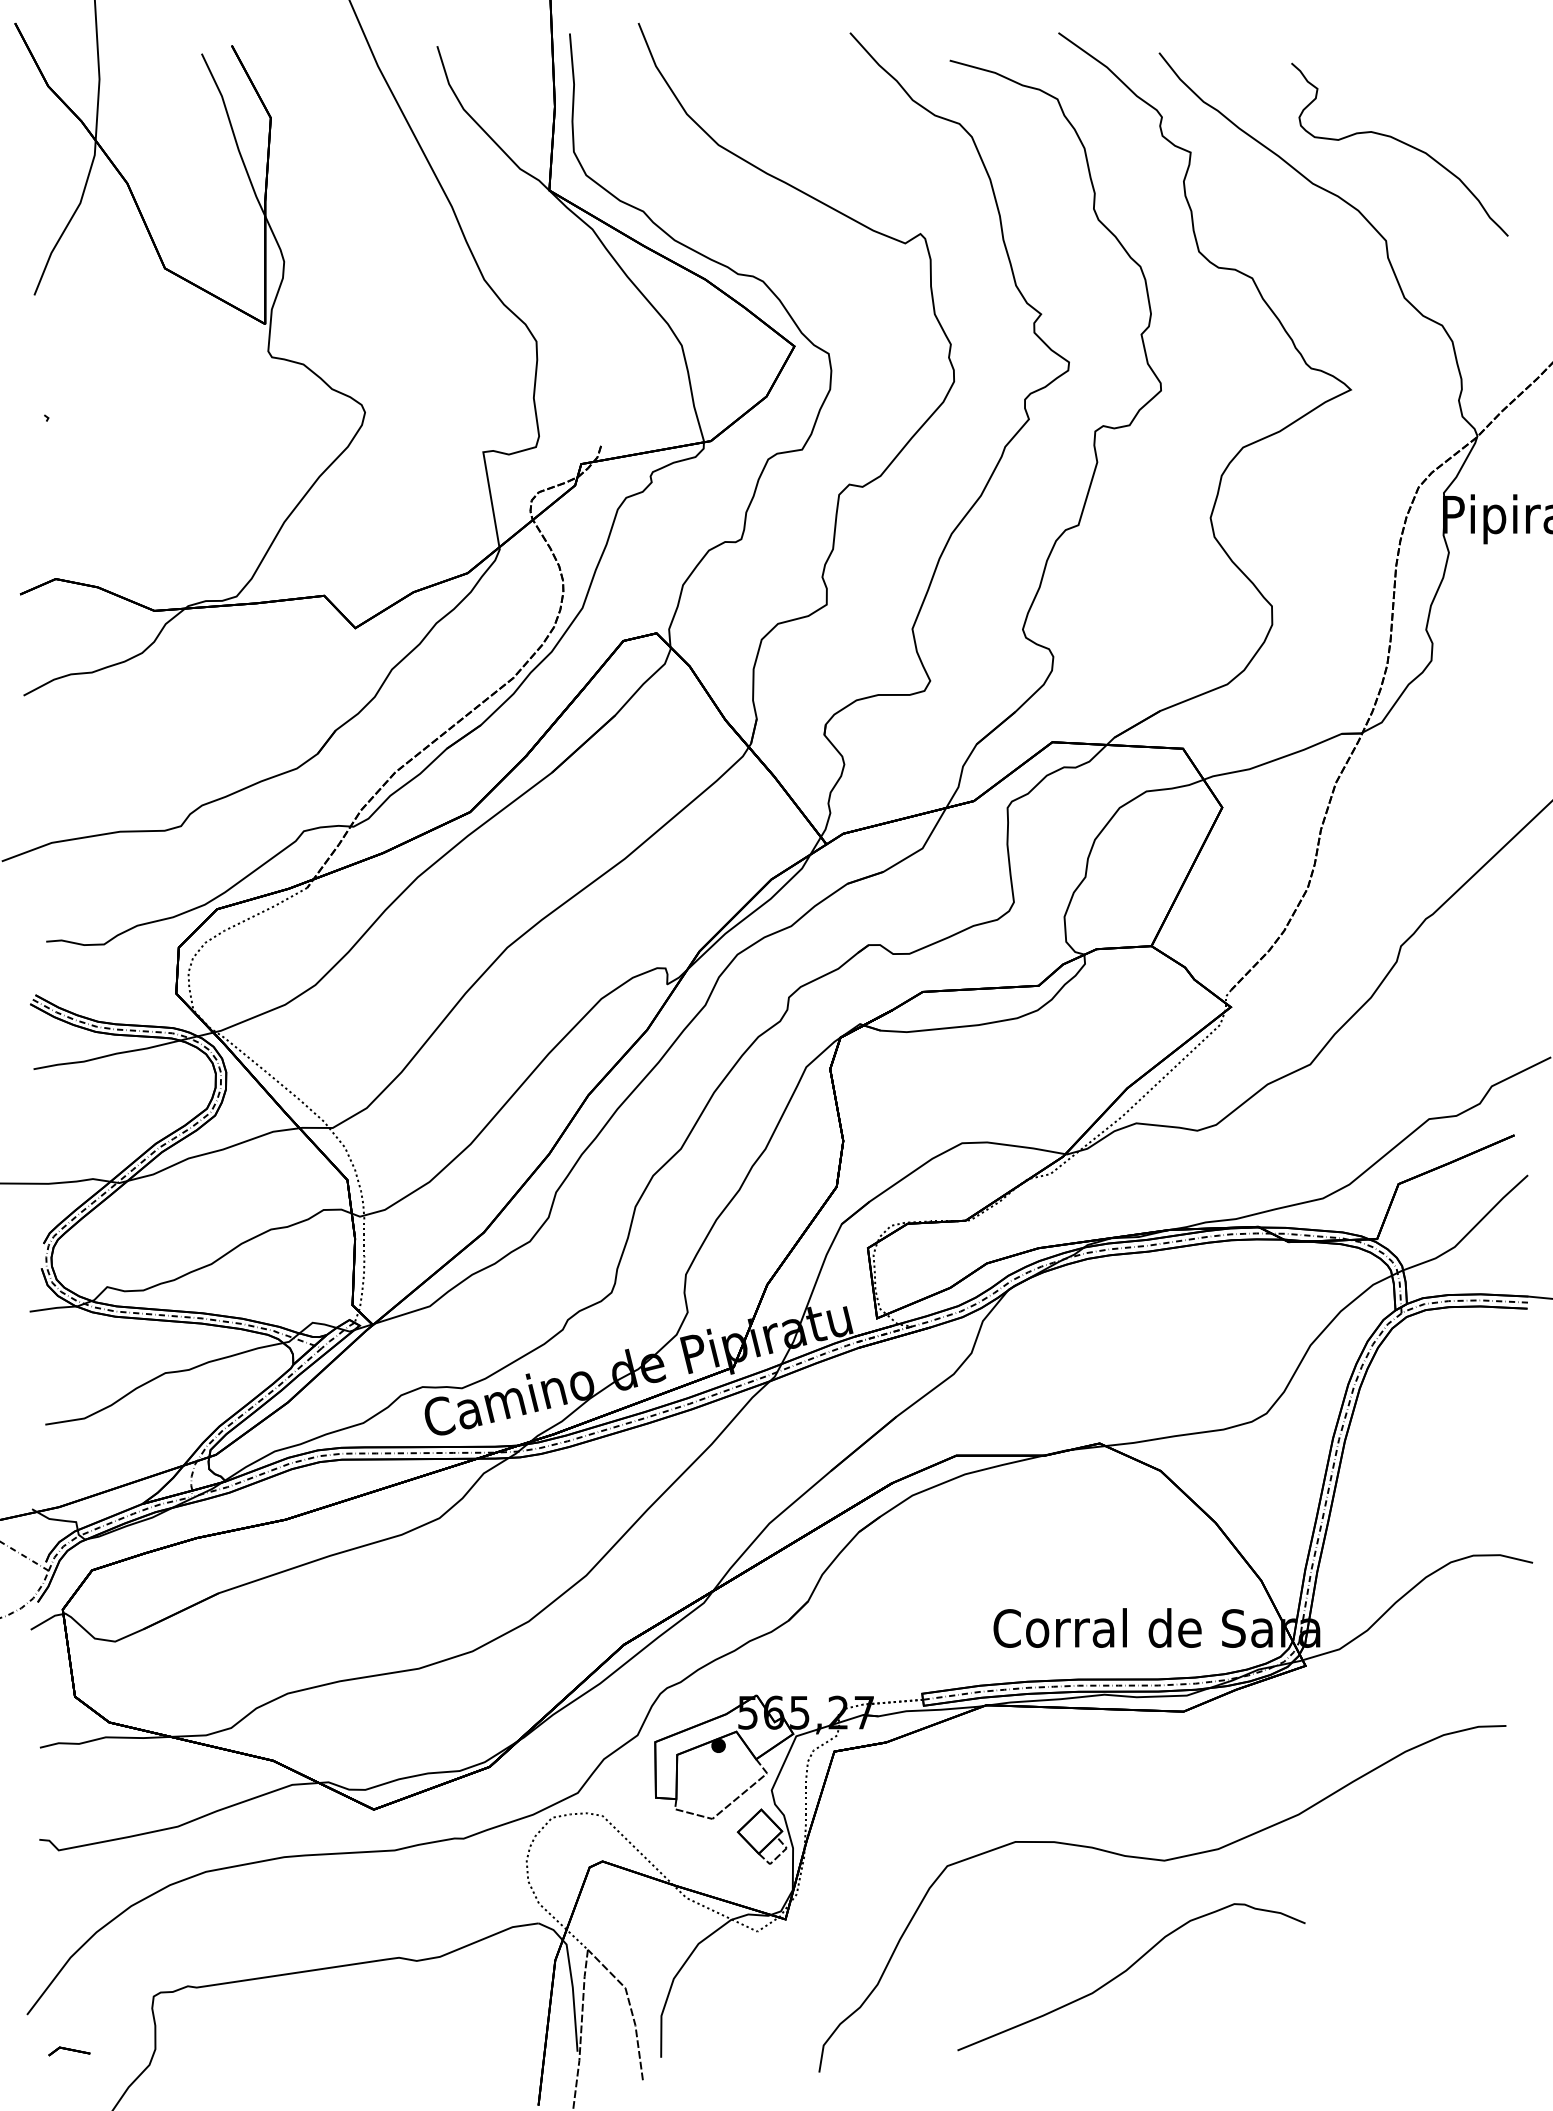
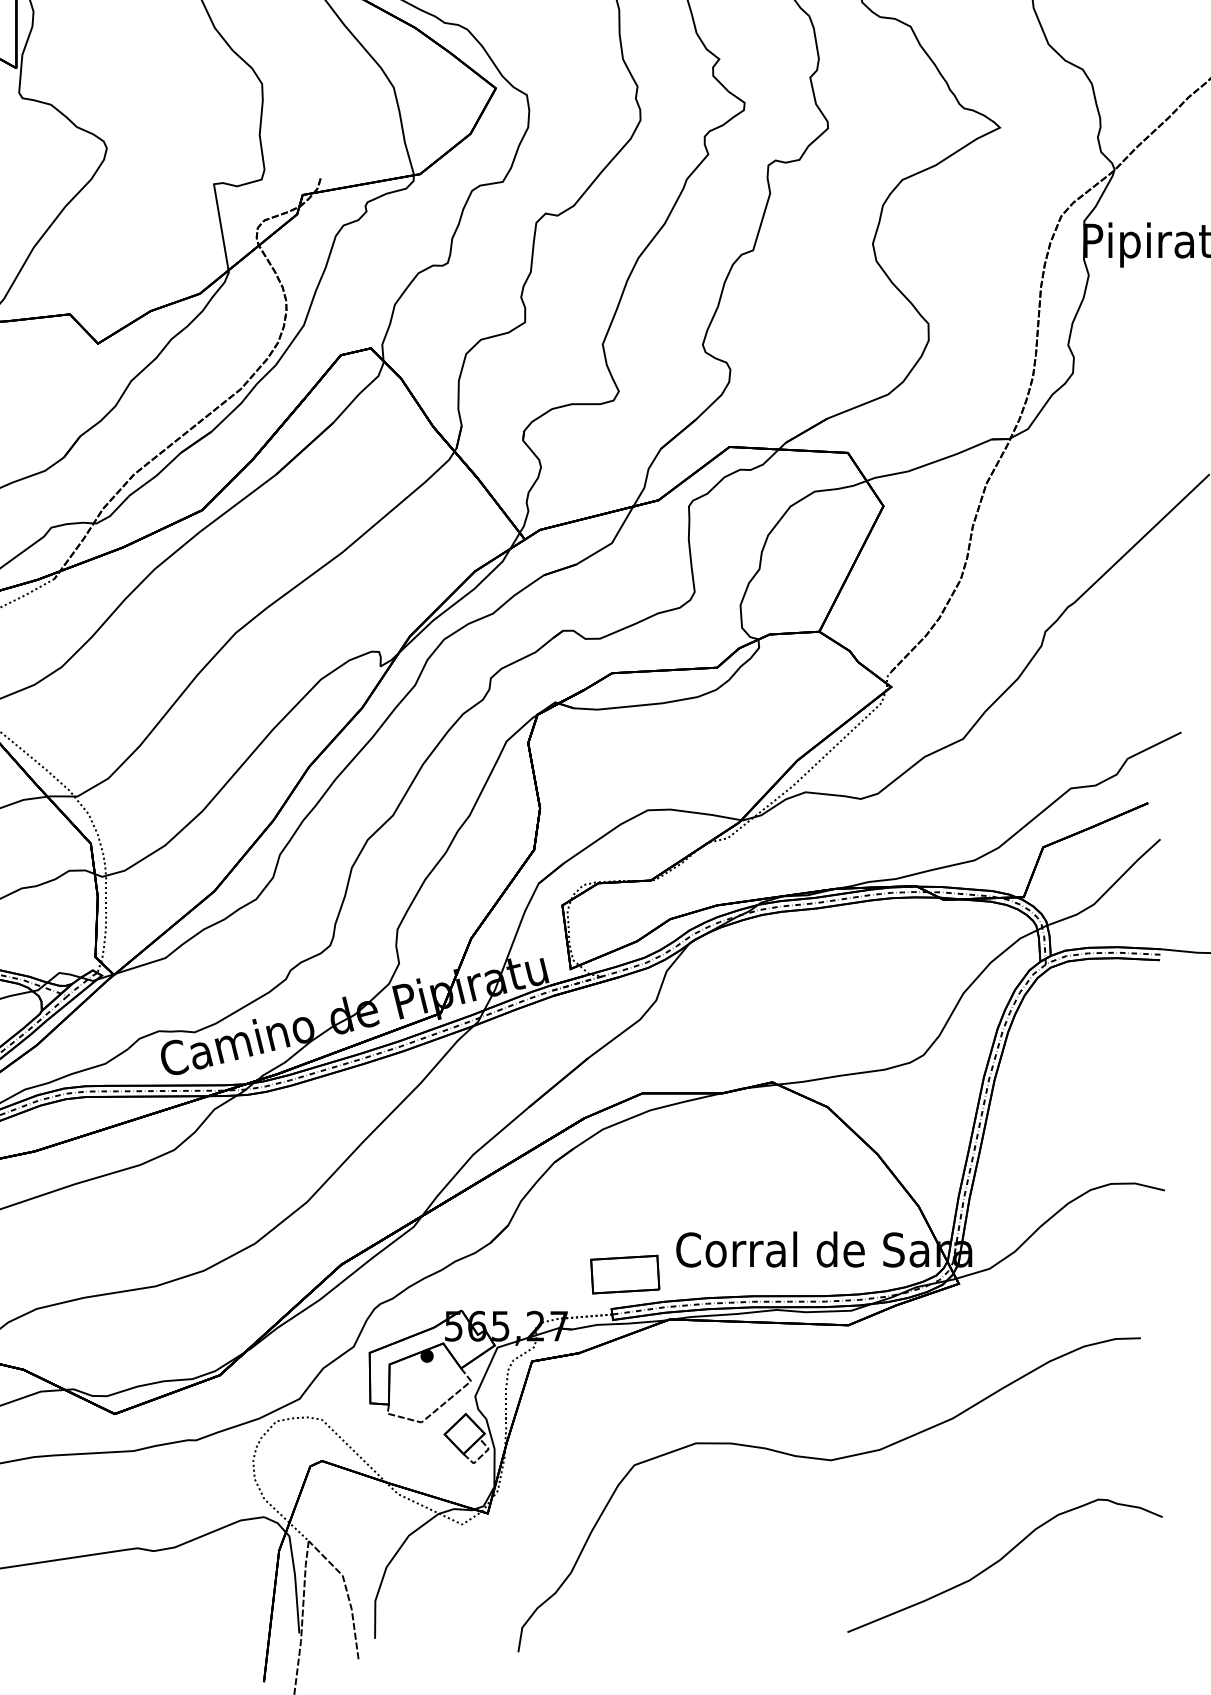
part: (936, 1655) -> (624, 1274), added
curve: (1126, 1971) -> (1000, 1560), moved

